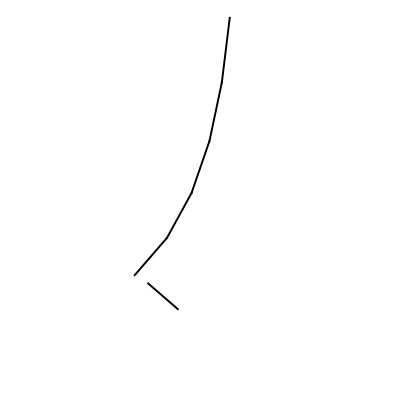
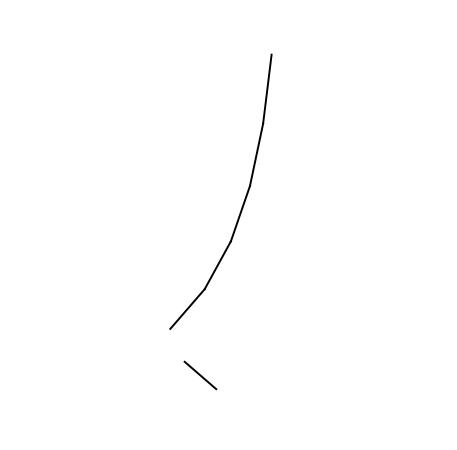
line: (163, 296) -> (200, 375), moved

